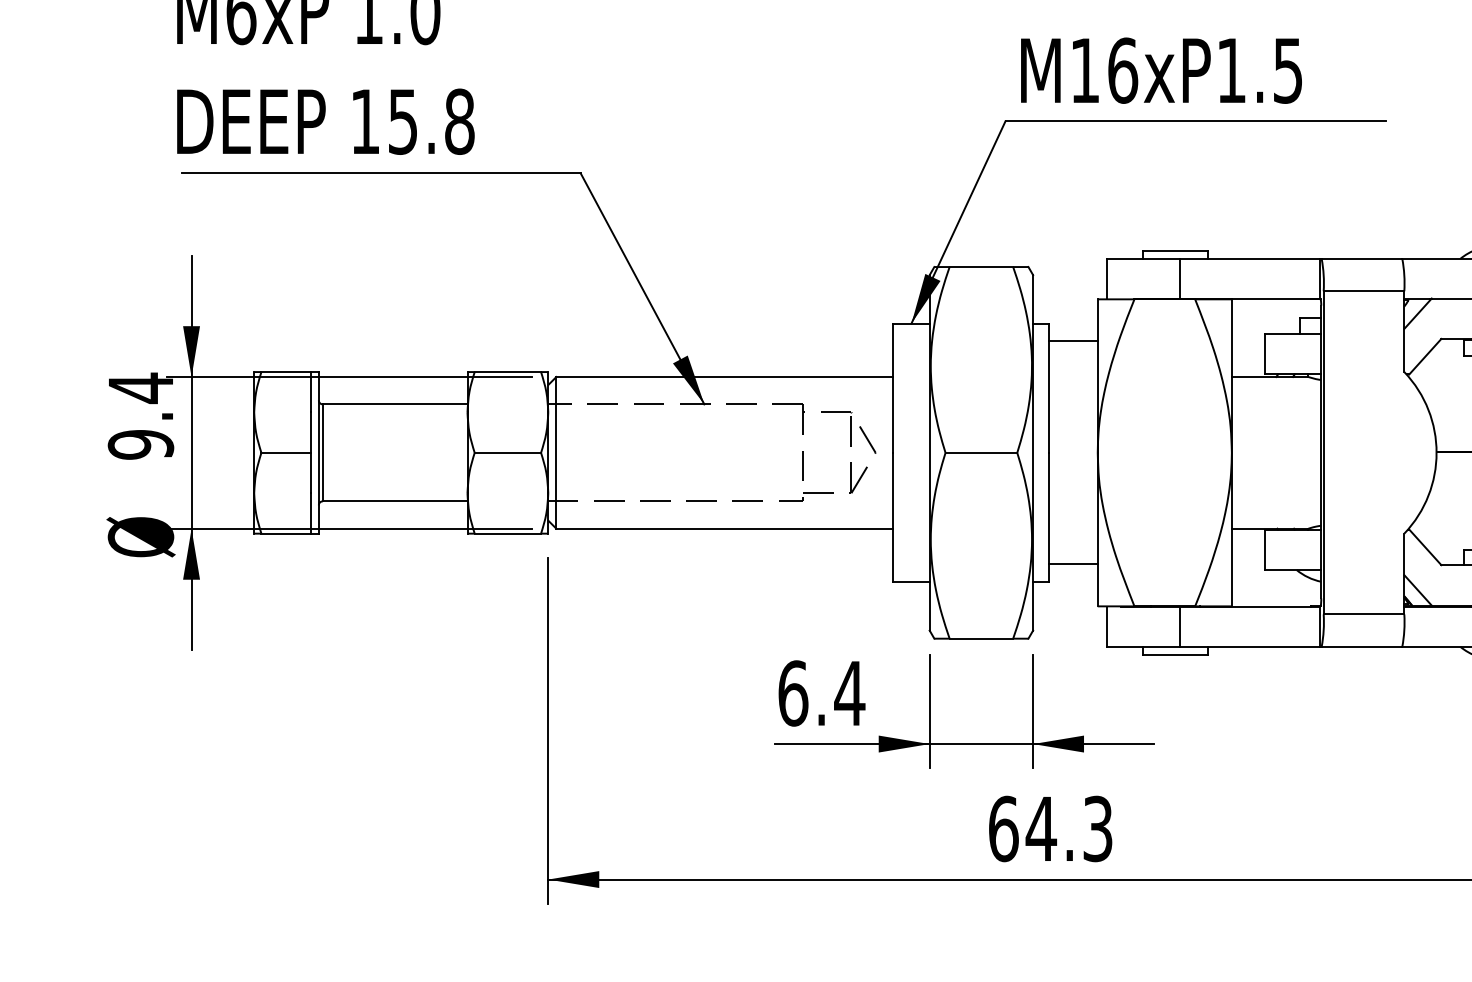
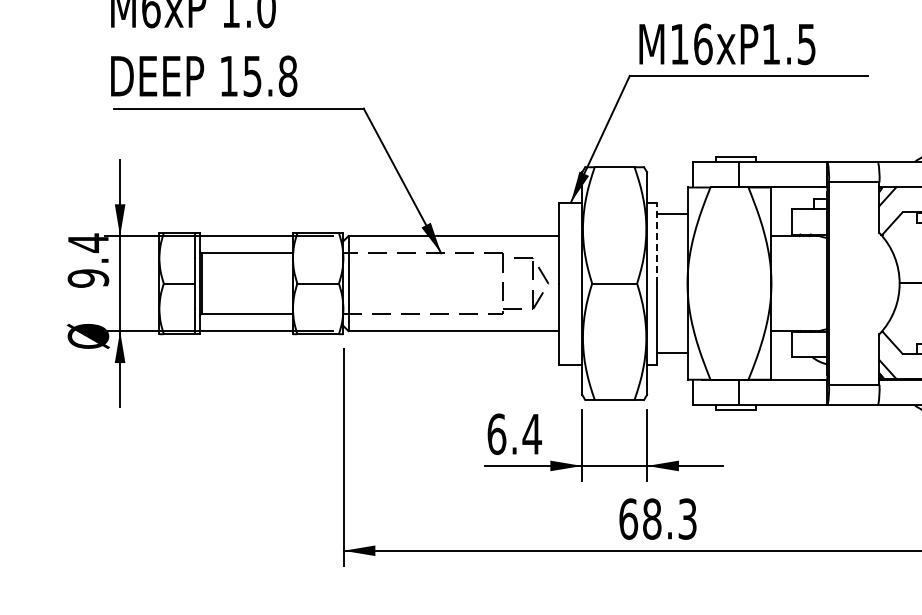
line: (1049, 387) -> (657, 242), solid -> dashed
text: (1040, 827) -> (651, 518), 64.3 -> 68.3

